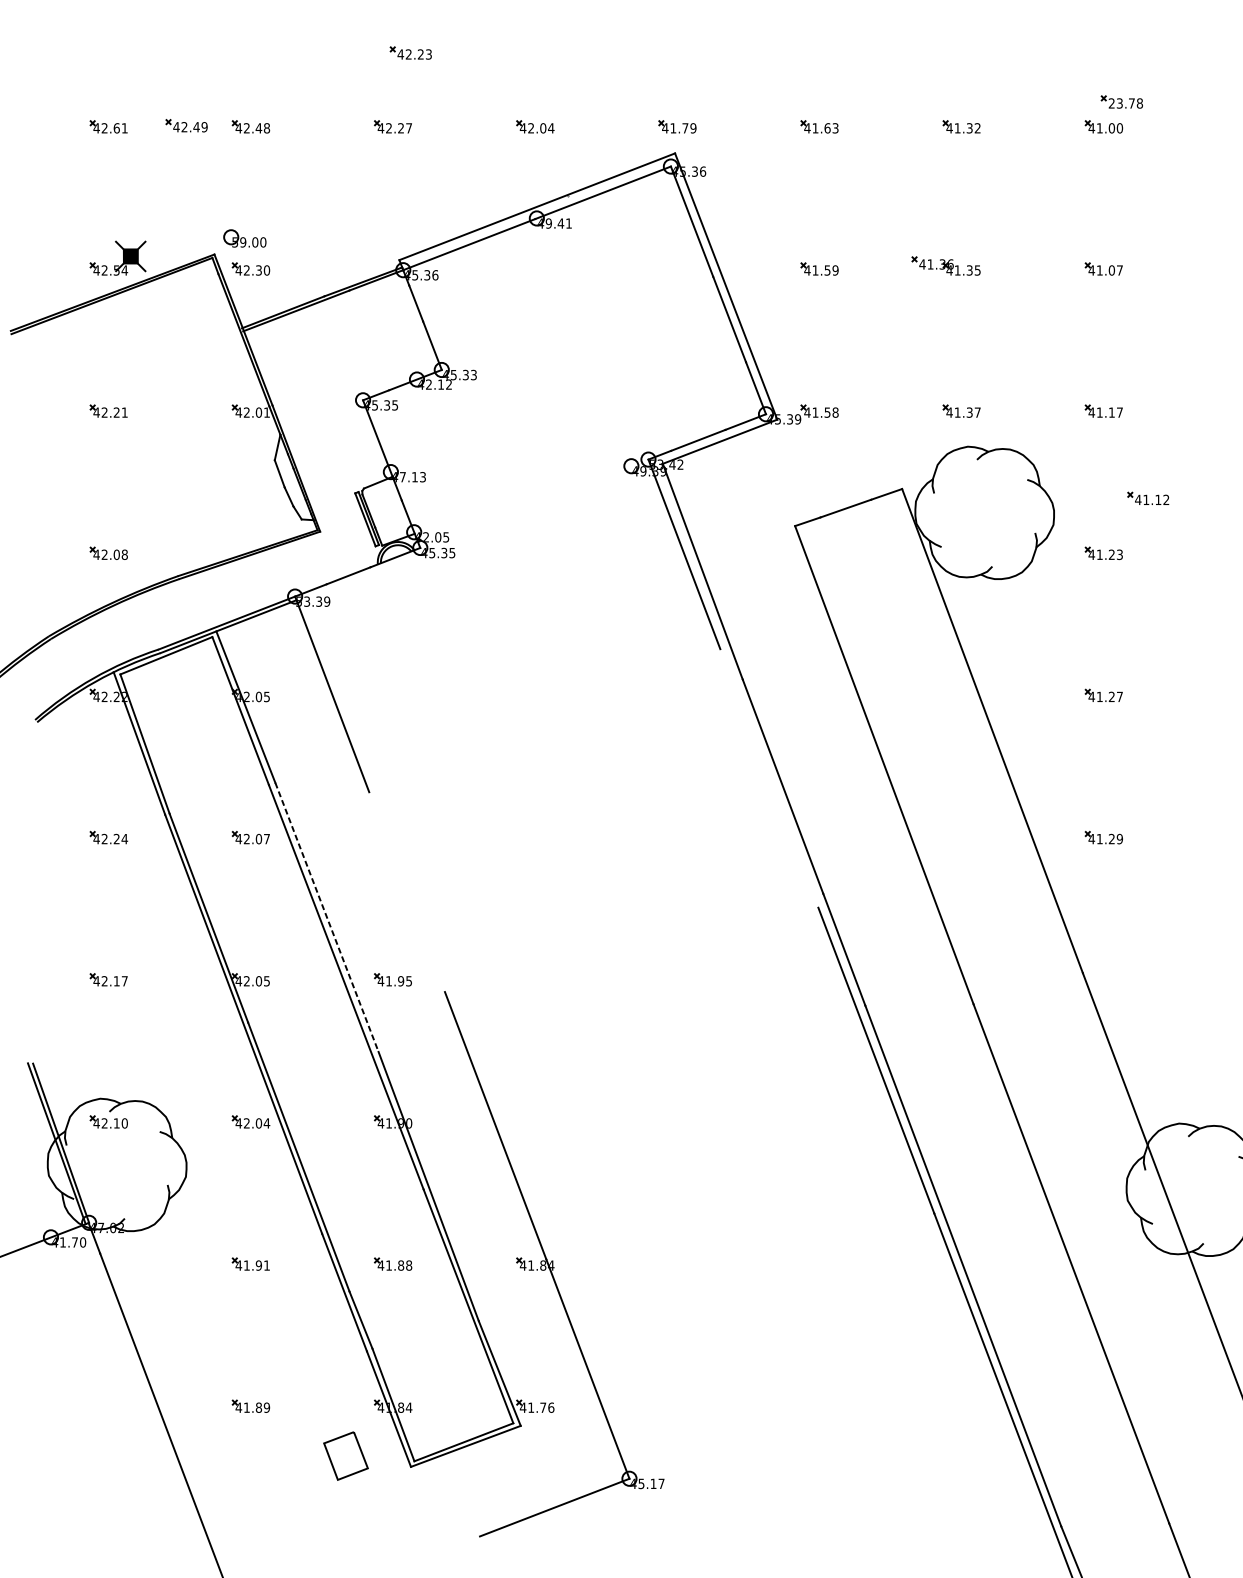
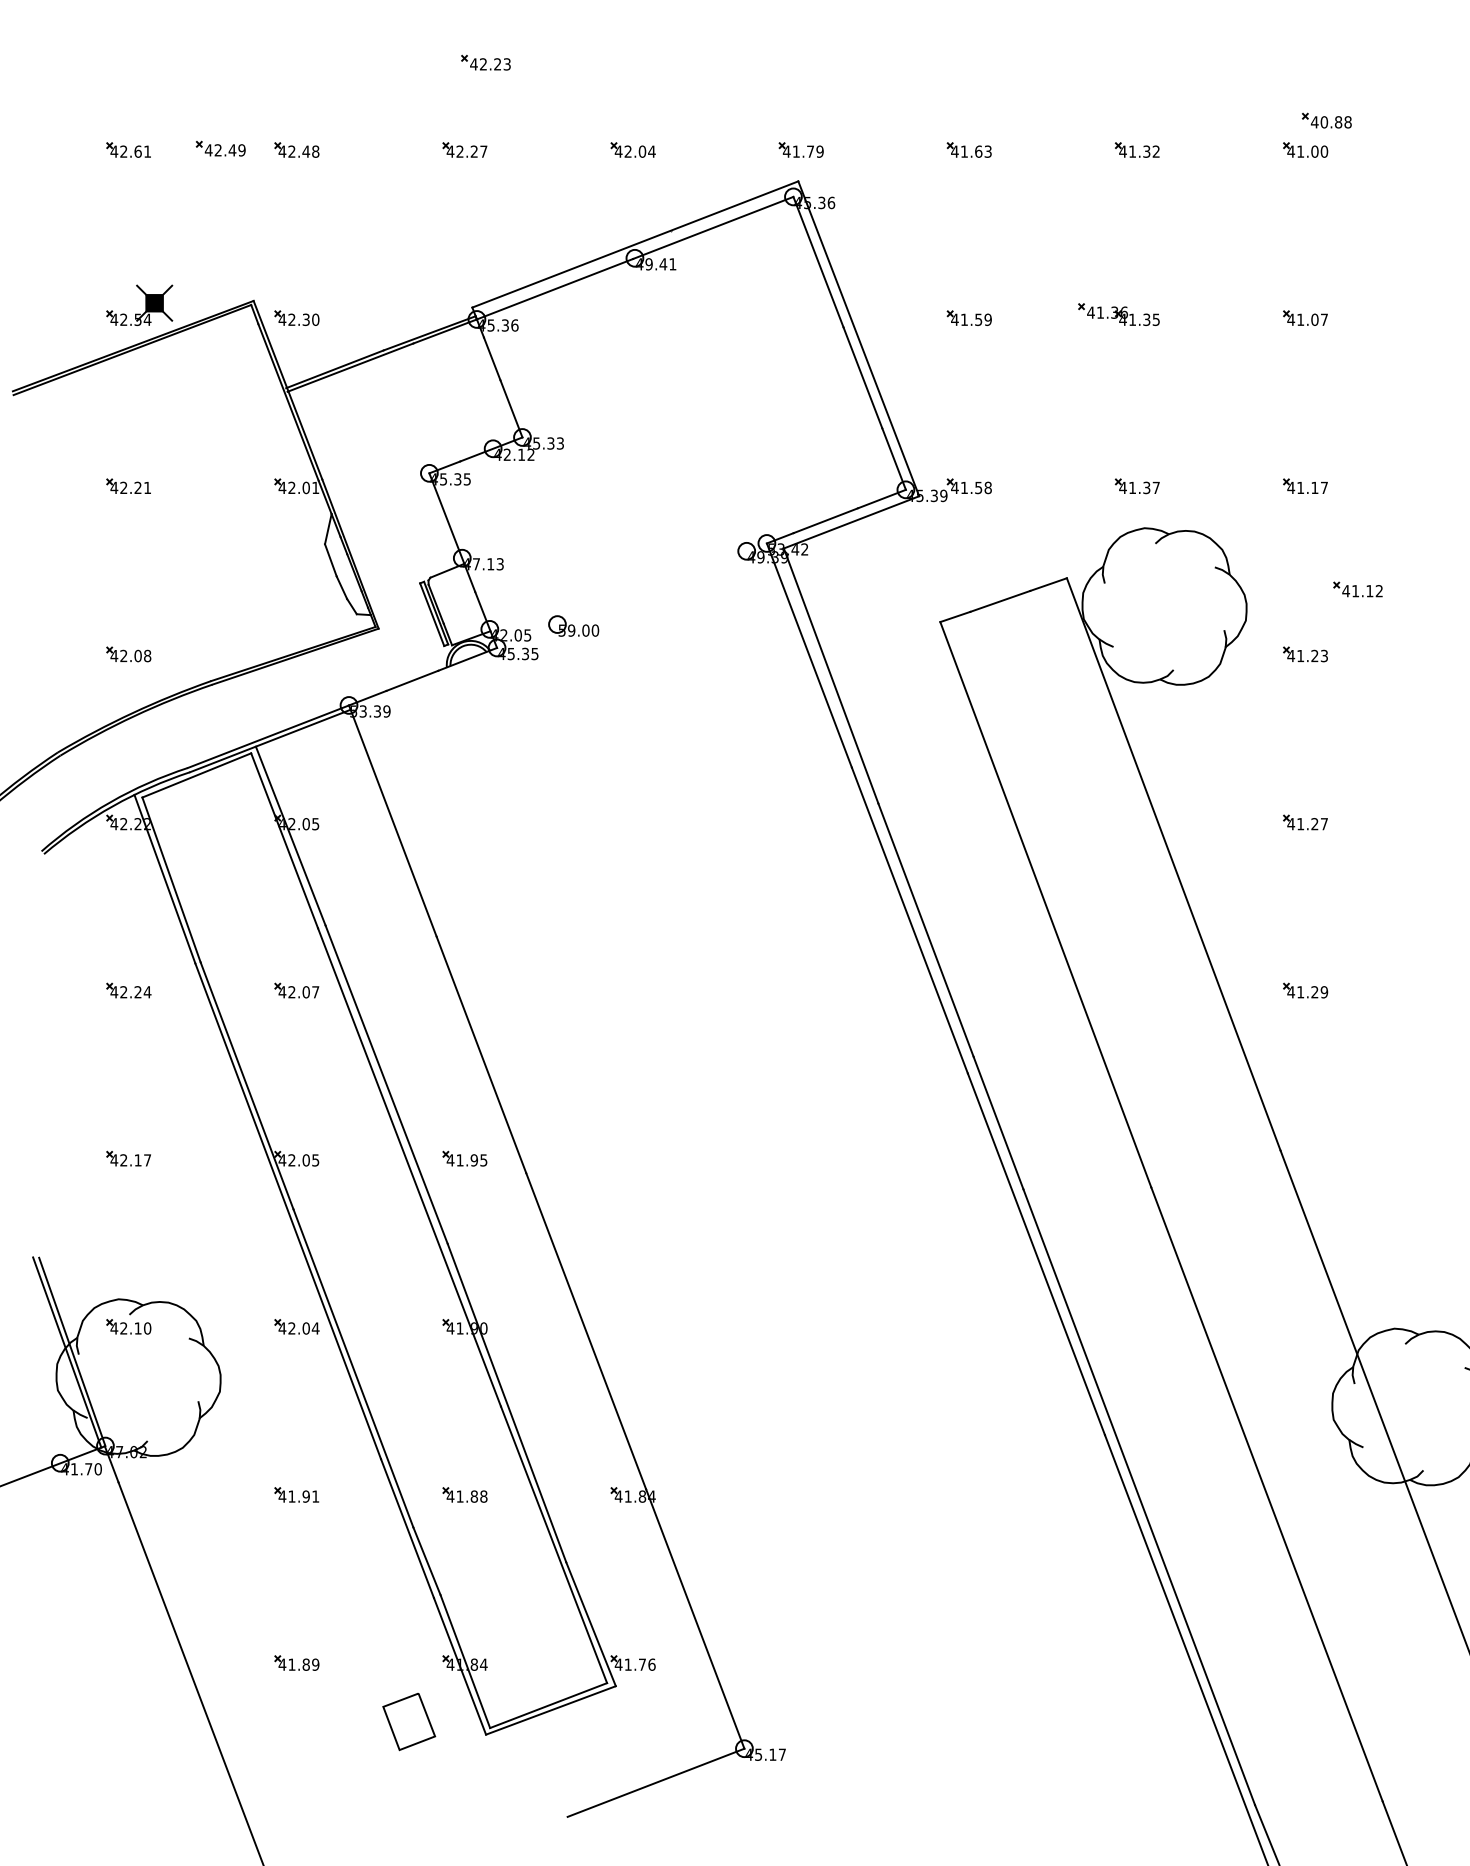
text: (1121, 103) -> (1326, 122), 23.78 -> 40.88
part: (244, 238) -> (573, 625), moved
line: (769, 778) -> (909, 920), added
line: (407, 891) -> (481, 1054), added
line: (326, 917) -> (386, 1085), dashed -> solid

